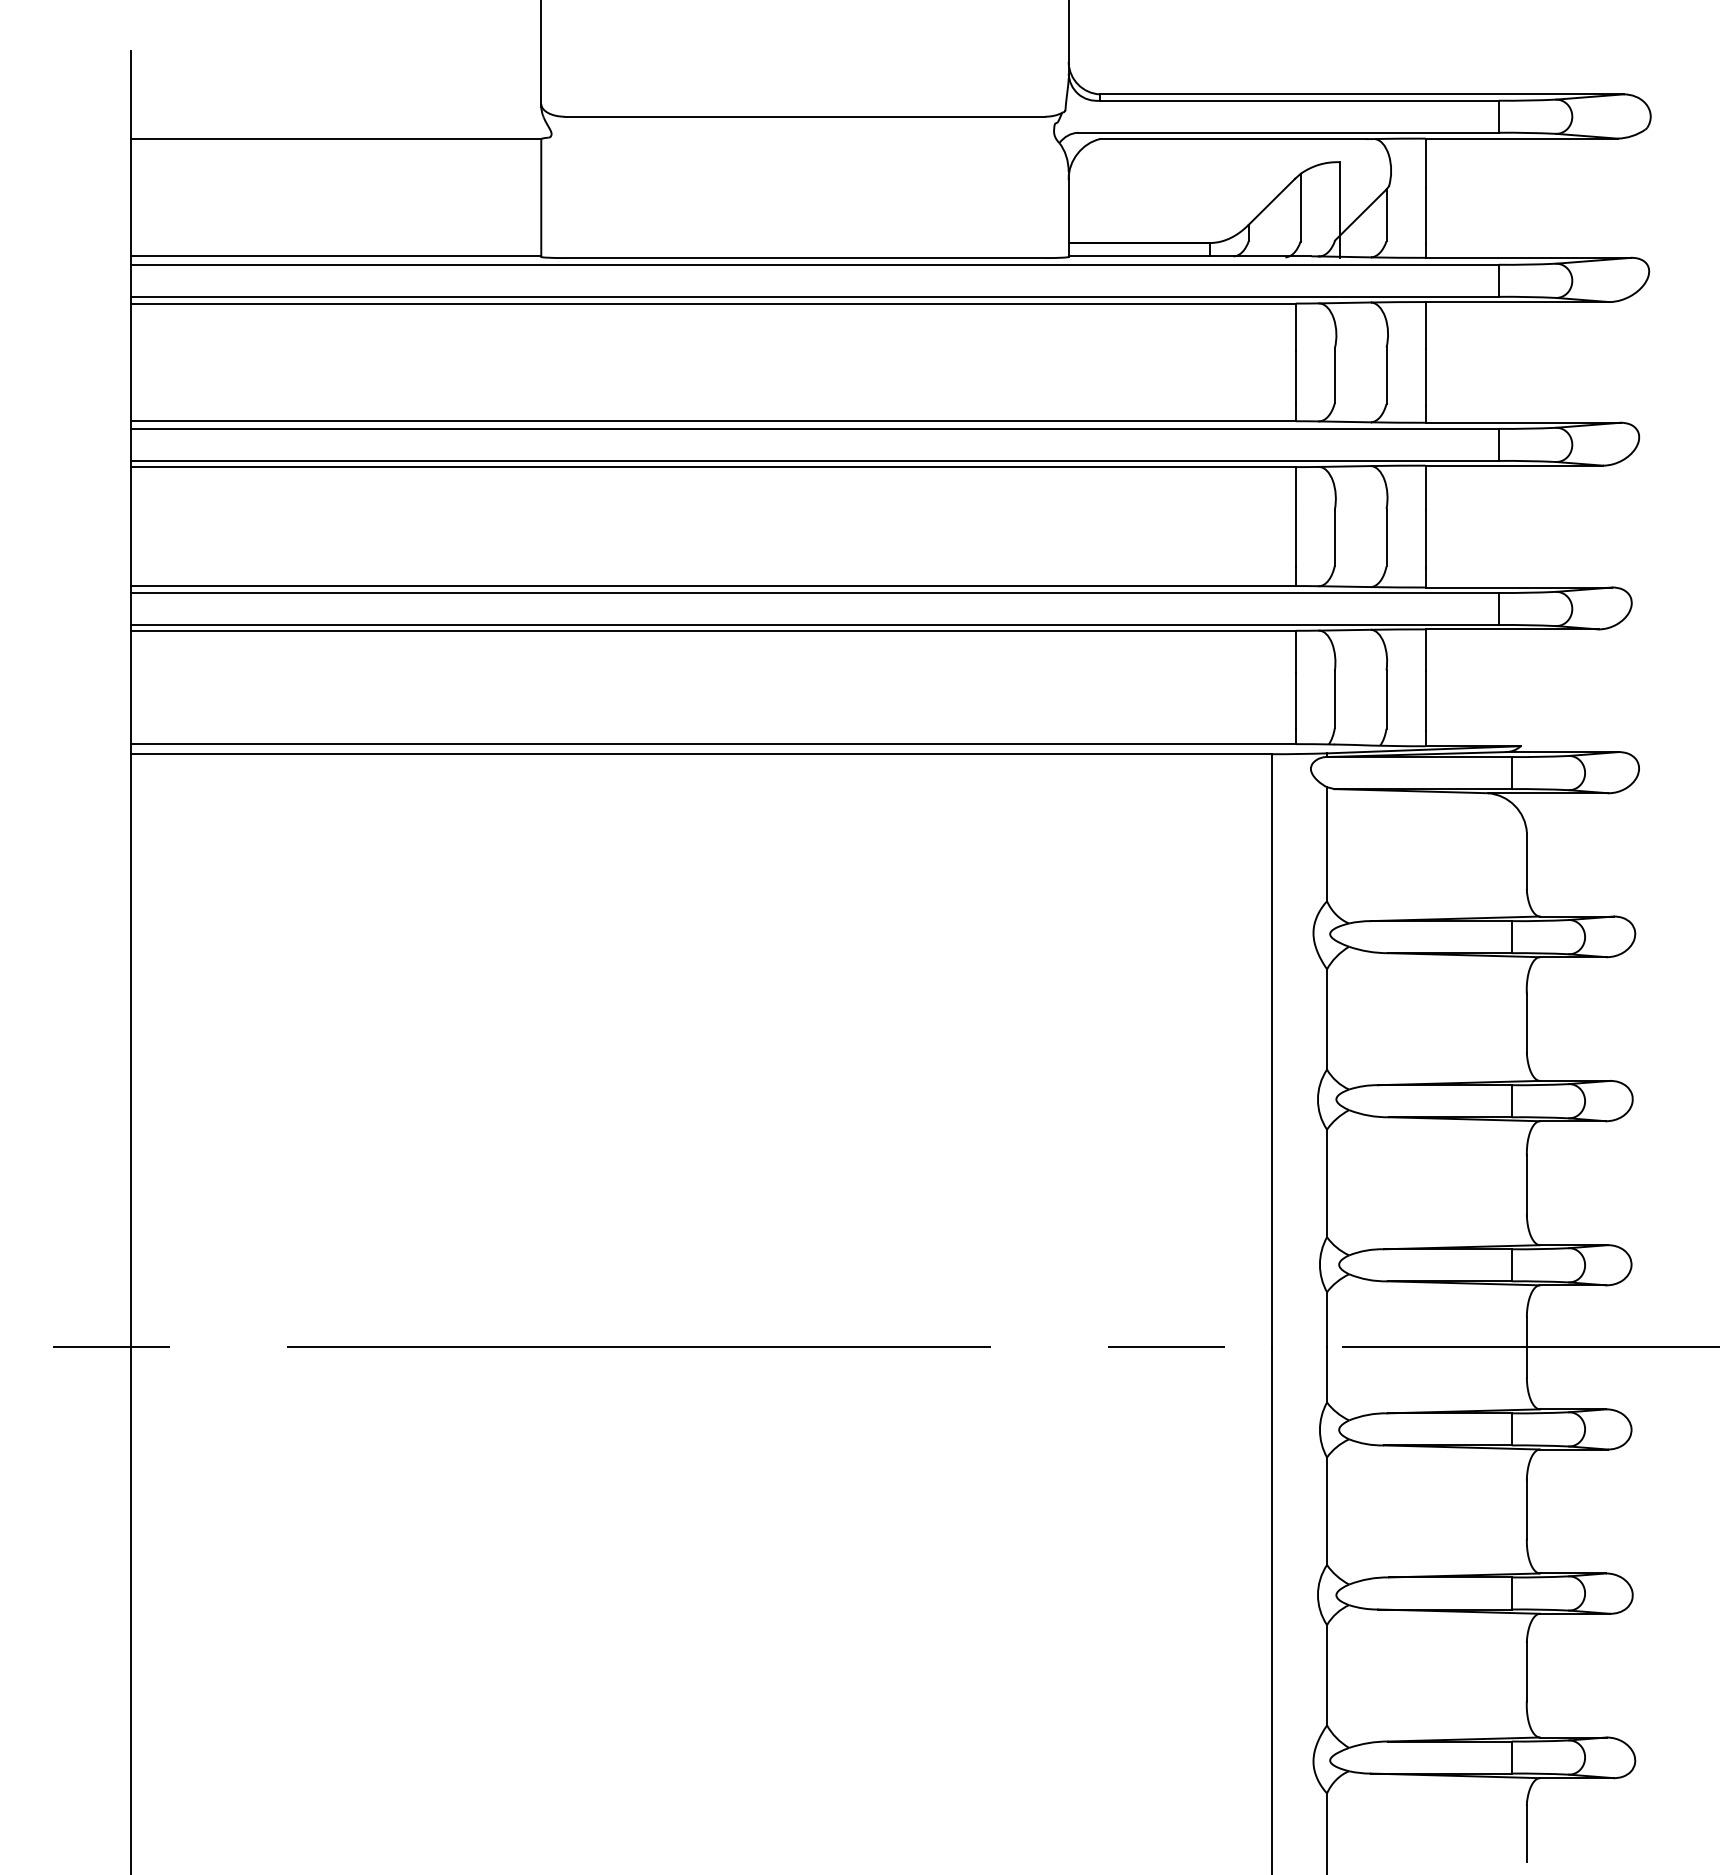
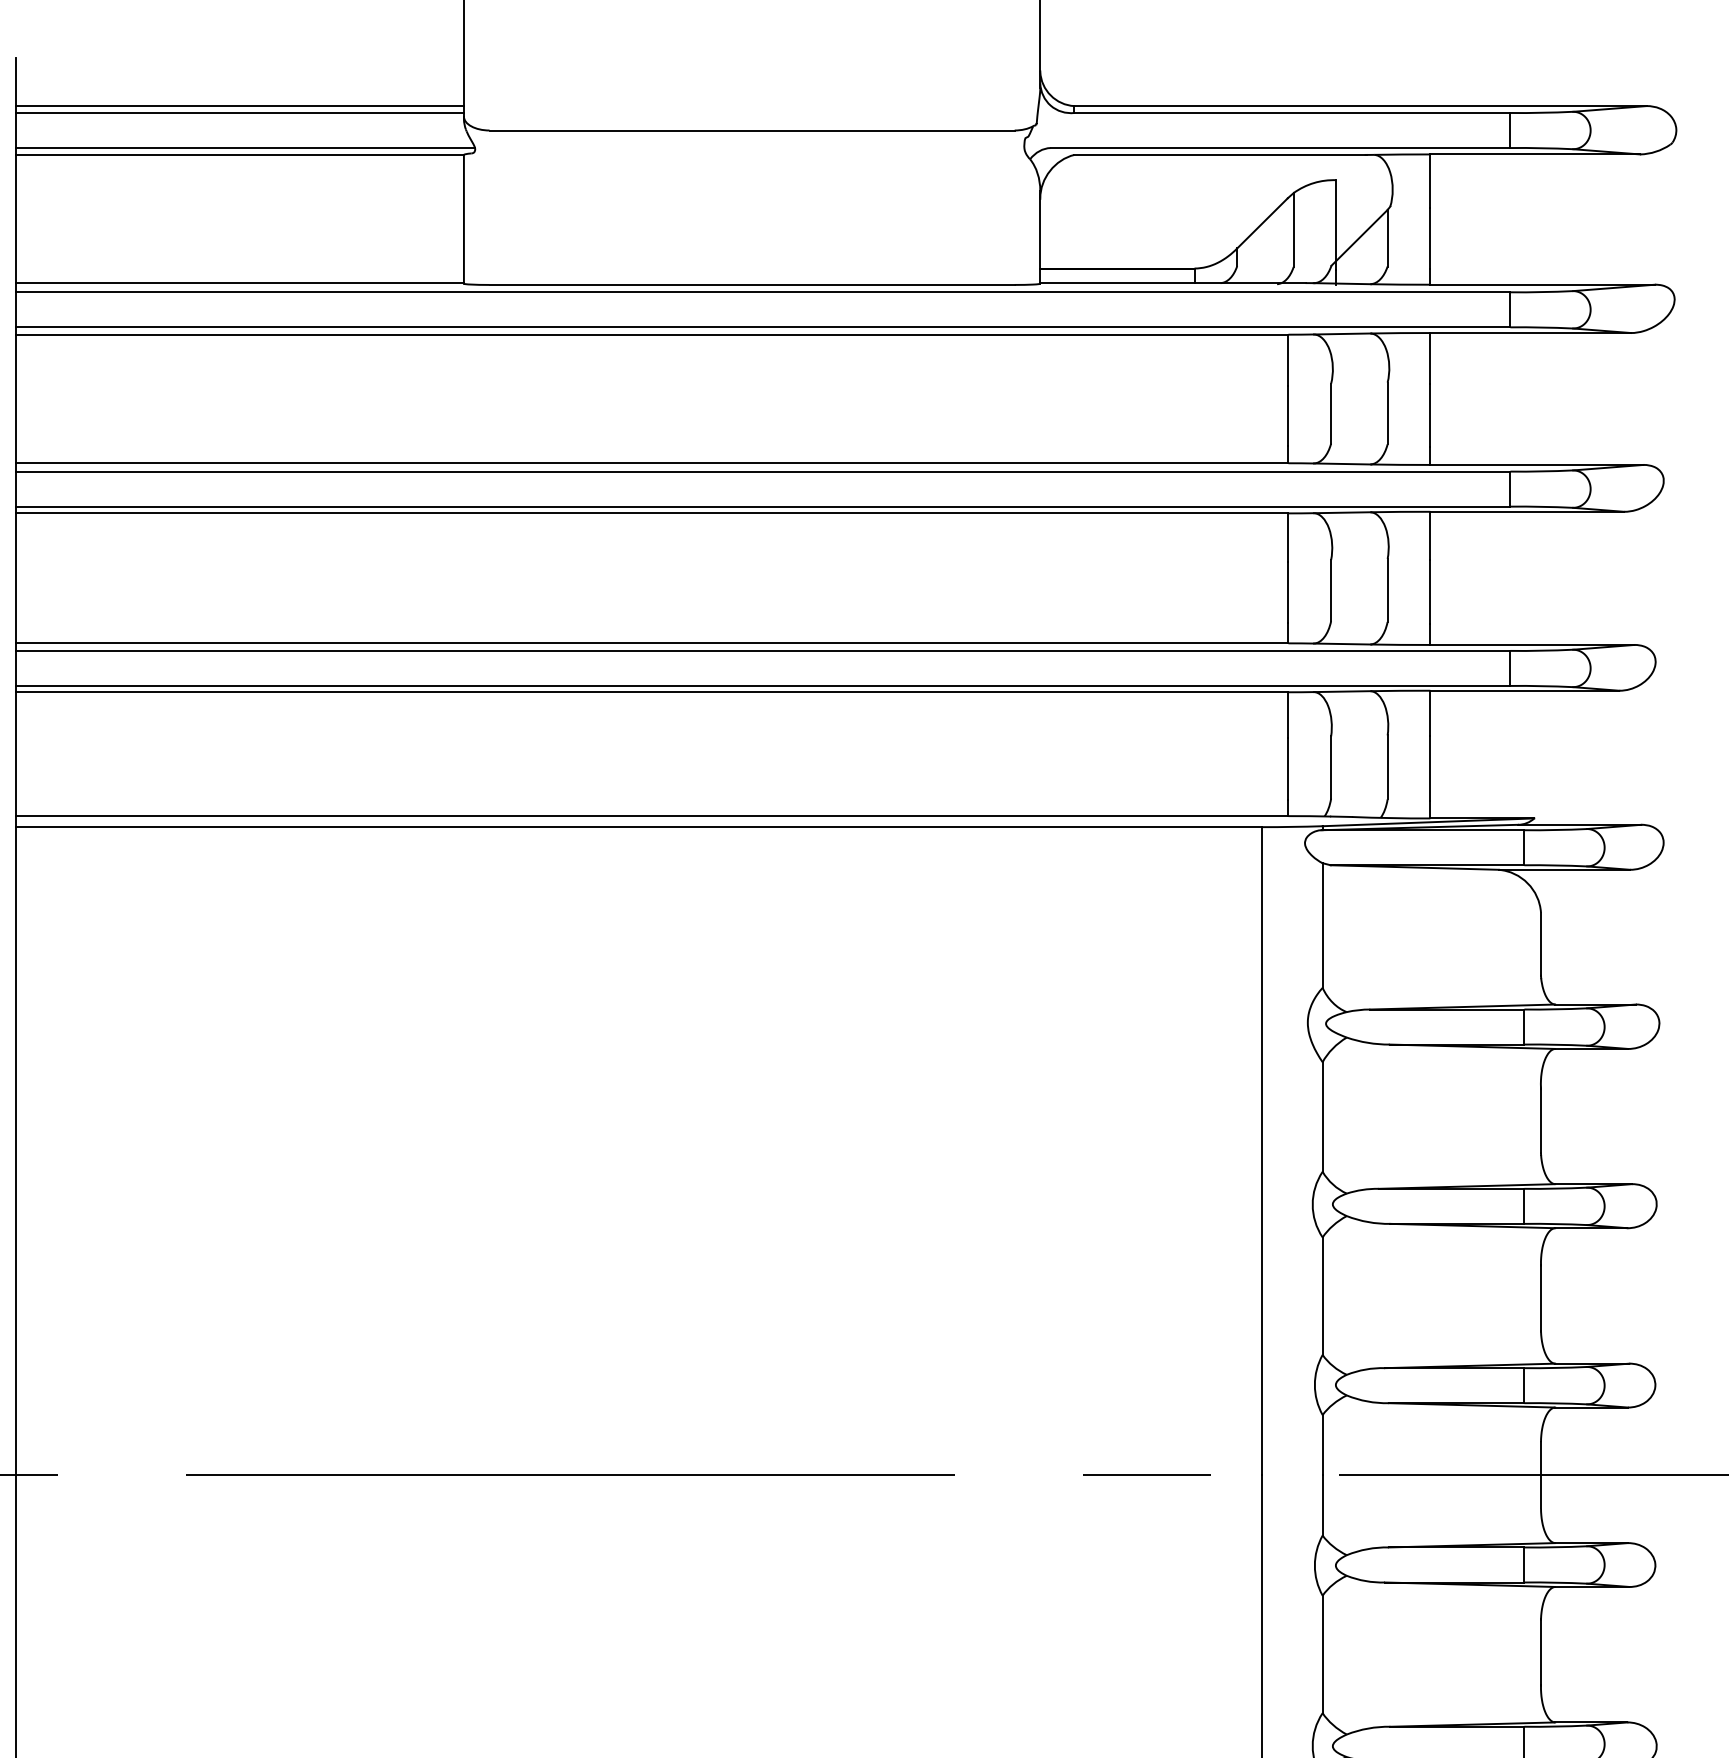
line: (336, 94) -> (240, 106), added
line: (336, 100) -> (240, 112), added
line: (341, 132) -> (245, 147), added

